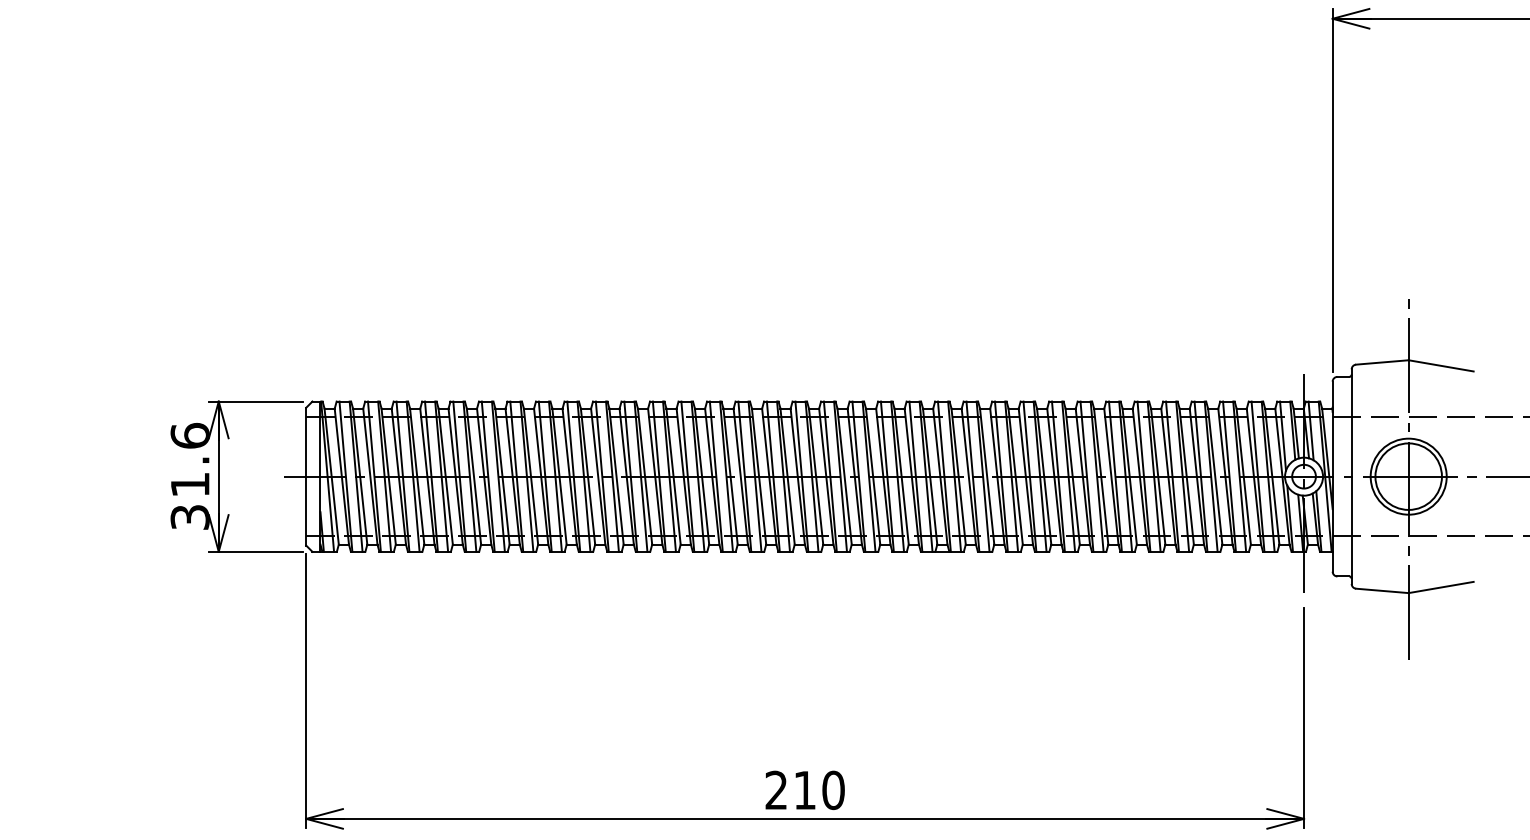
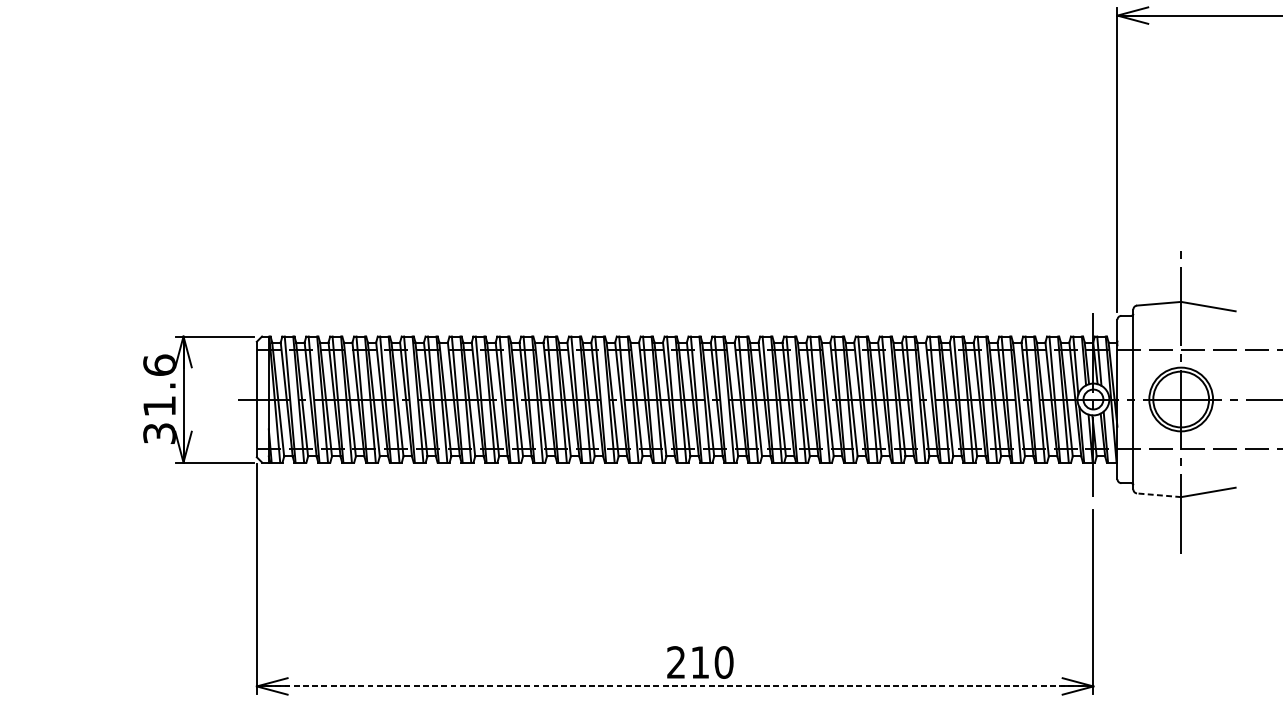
line: (1381, 590) -> (1158, 494), solid -> dashed
text: (804, 789) -> (699, 661), moved
line: (805, 818) -> (675, 686), solid -> dashed

